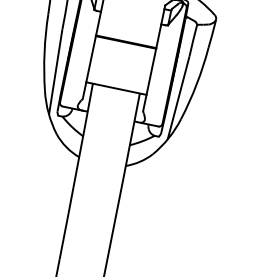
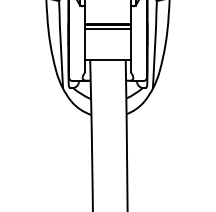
line: (124, 48) -> (107, 29), added

